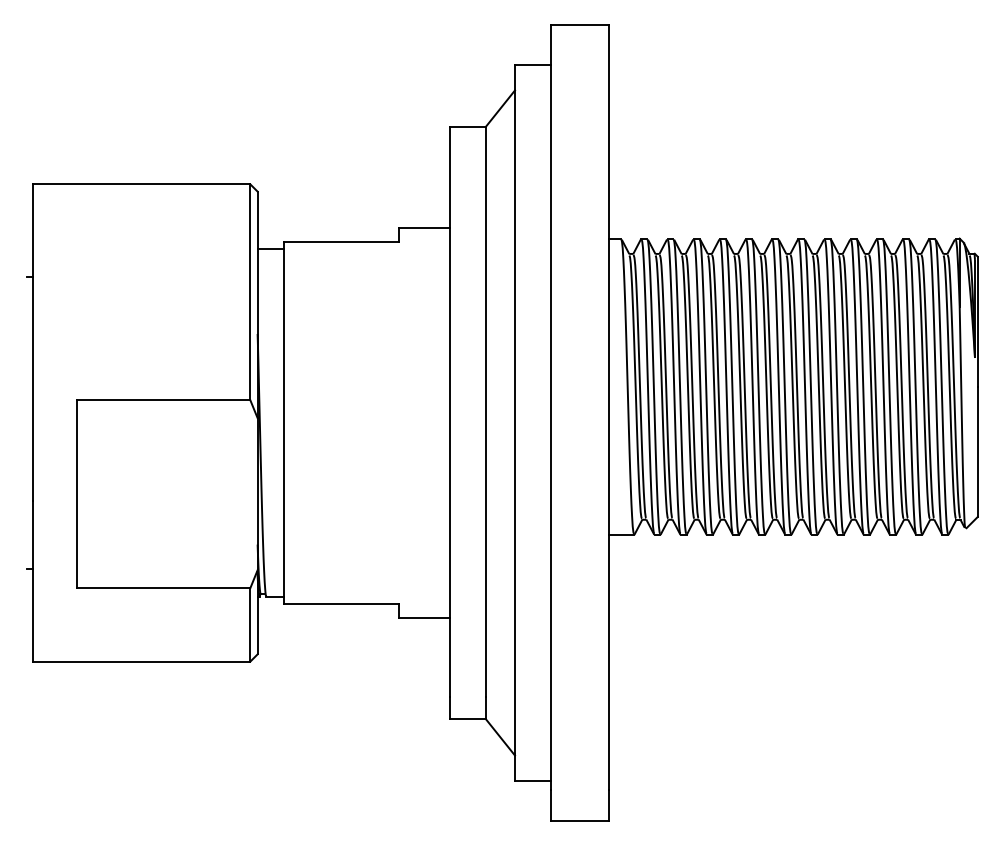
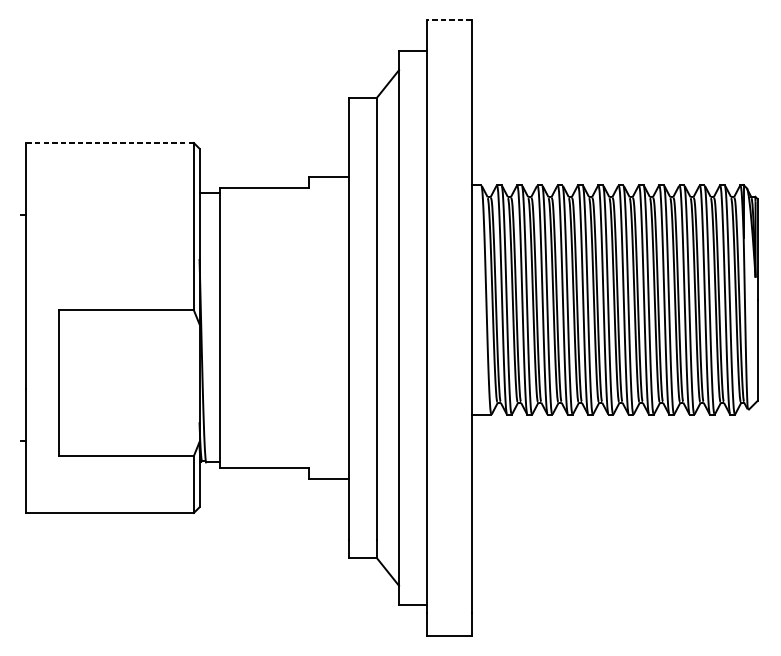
line: (580, 25) -> (449, 19), solid -> dashed
line: (141, 184) -> (109, 143), solid -> dashed

